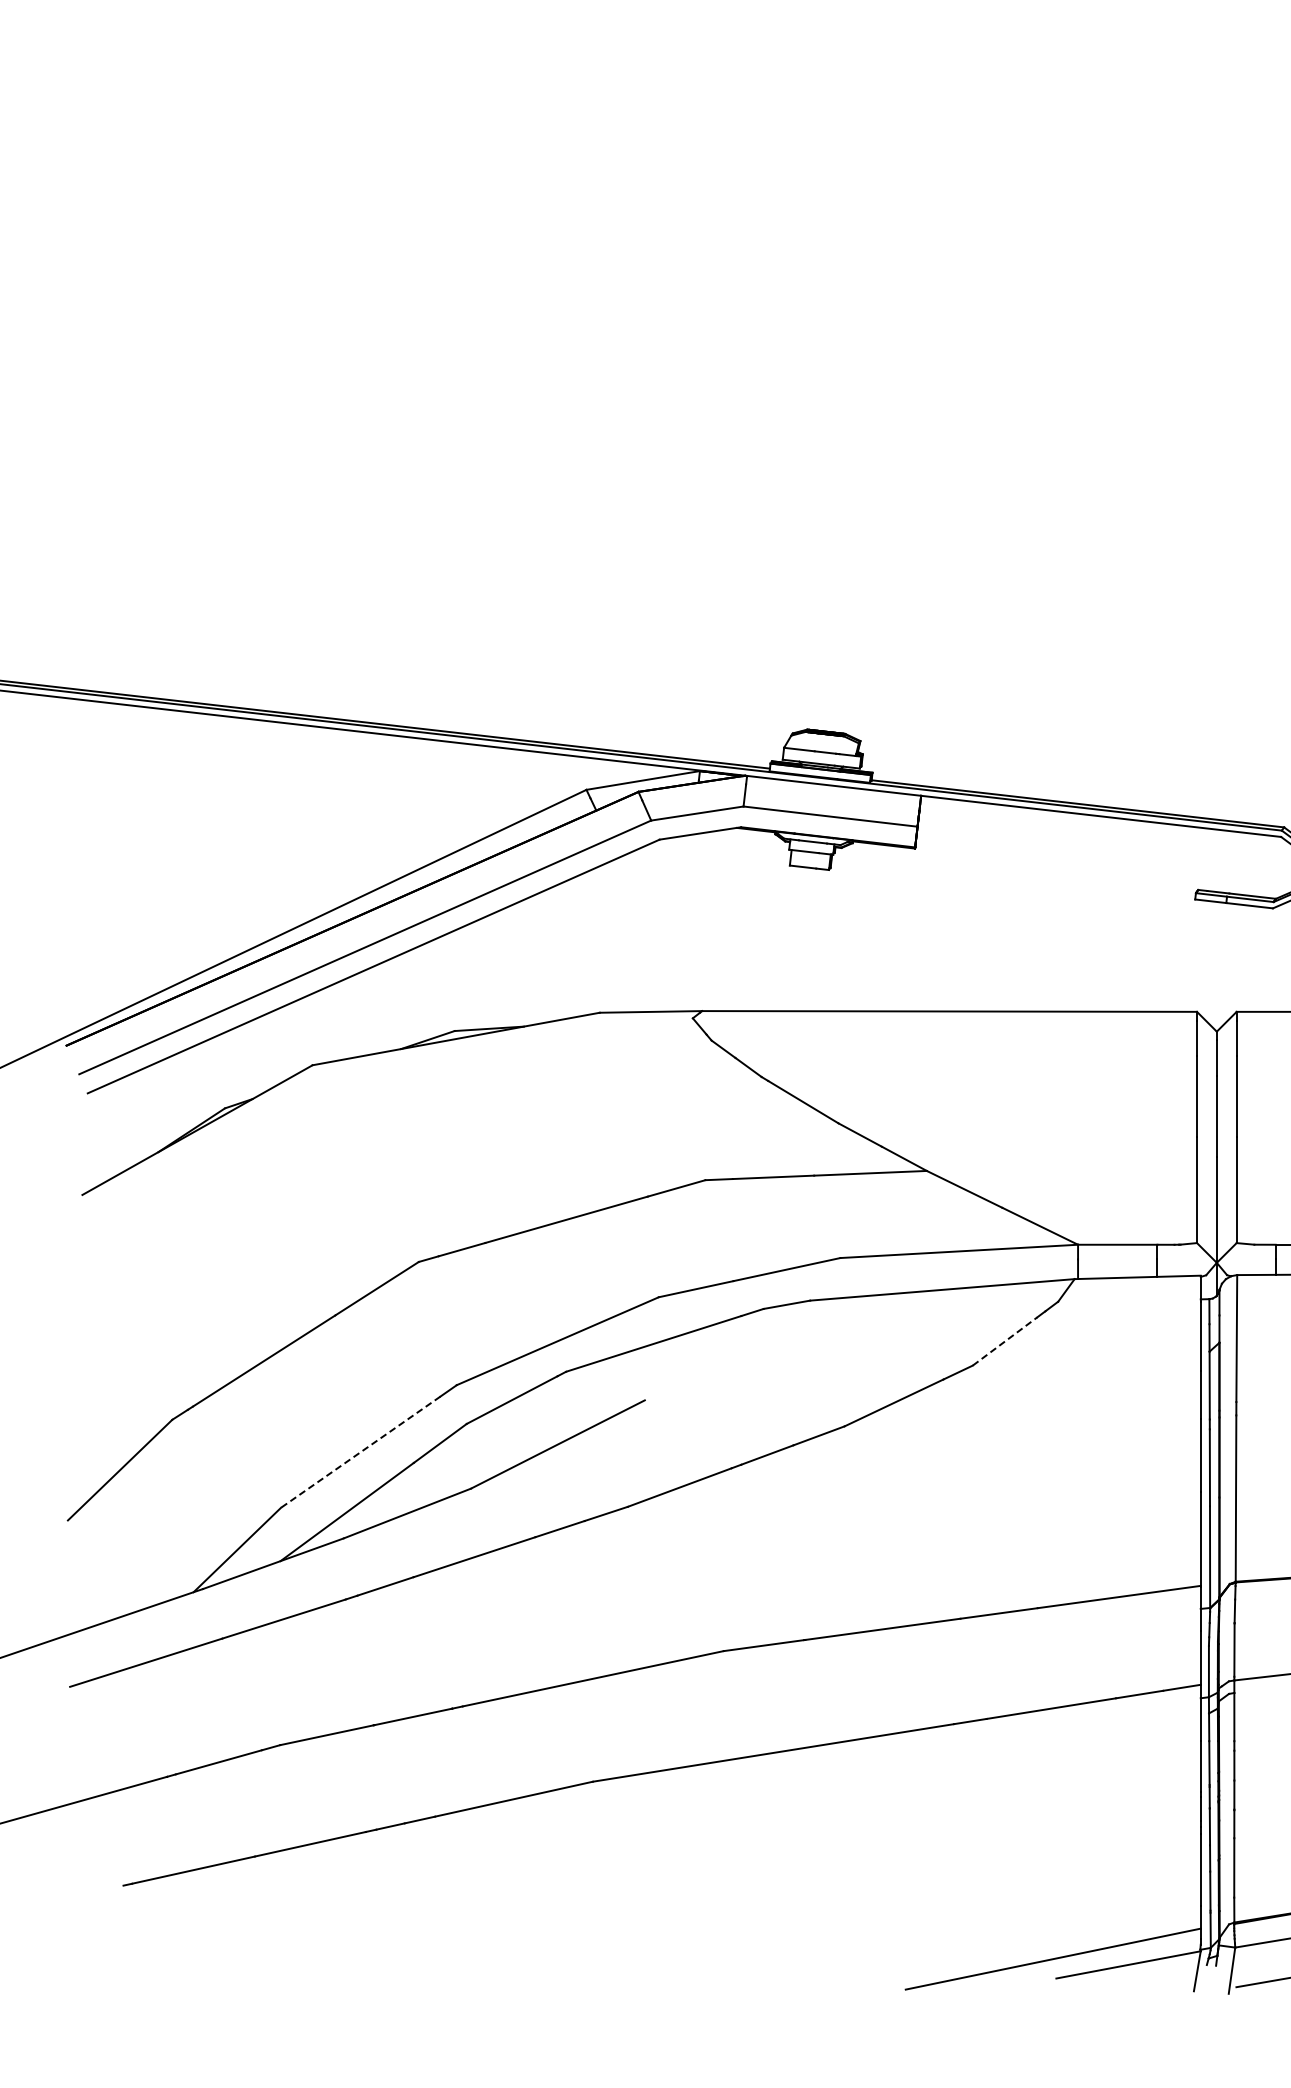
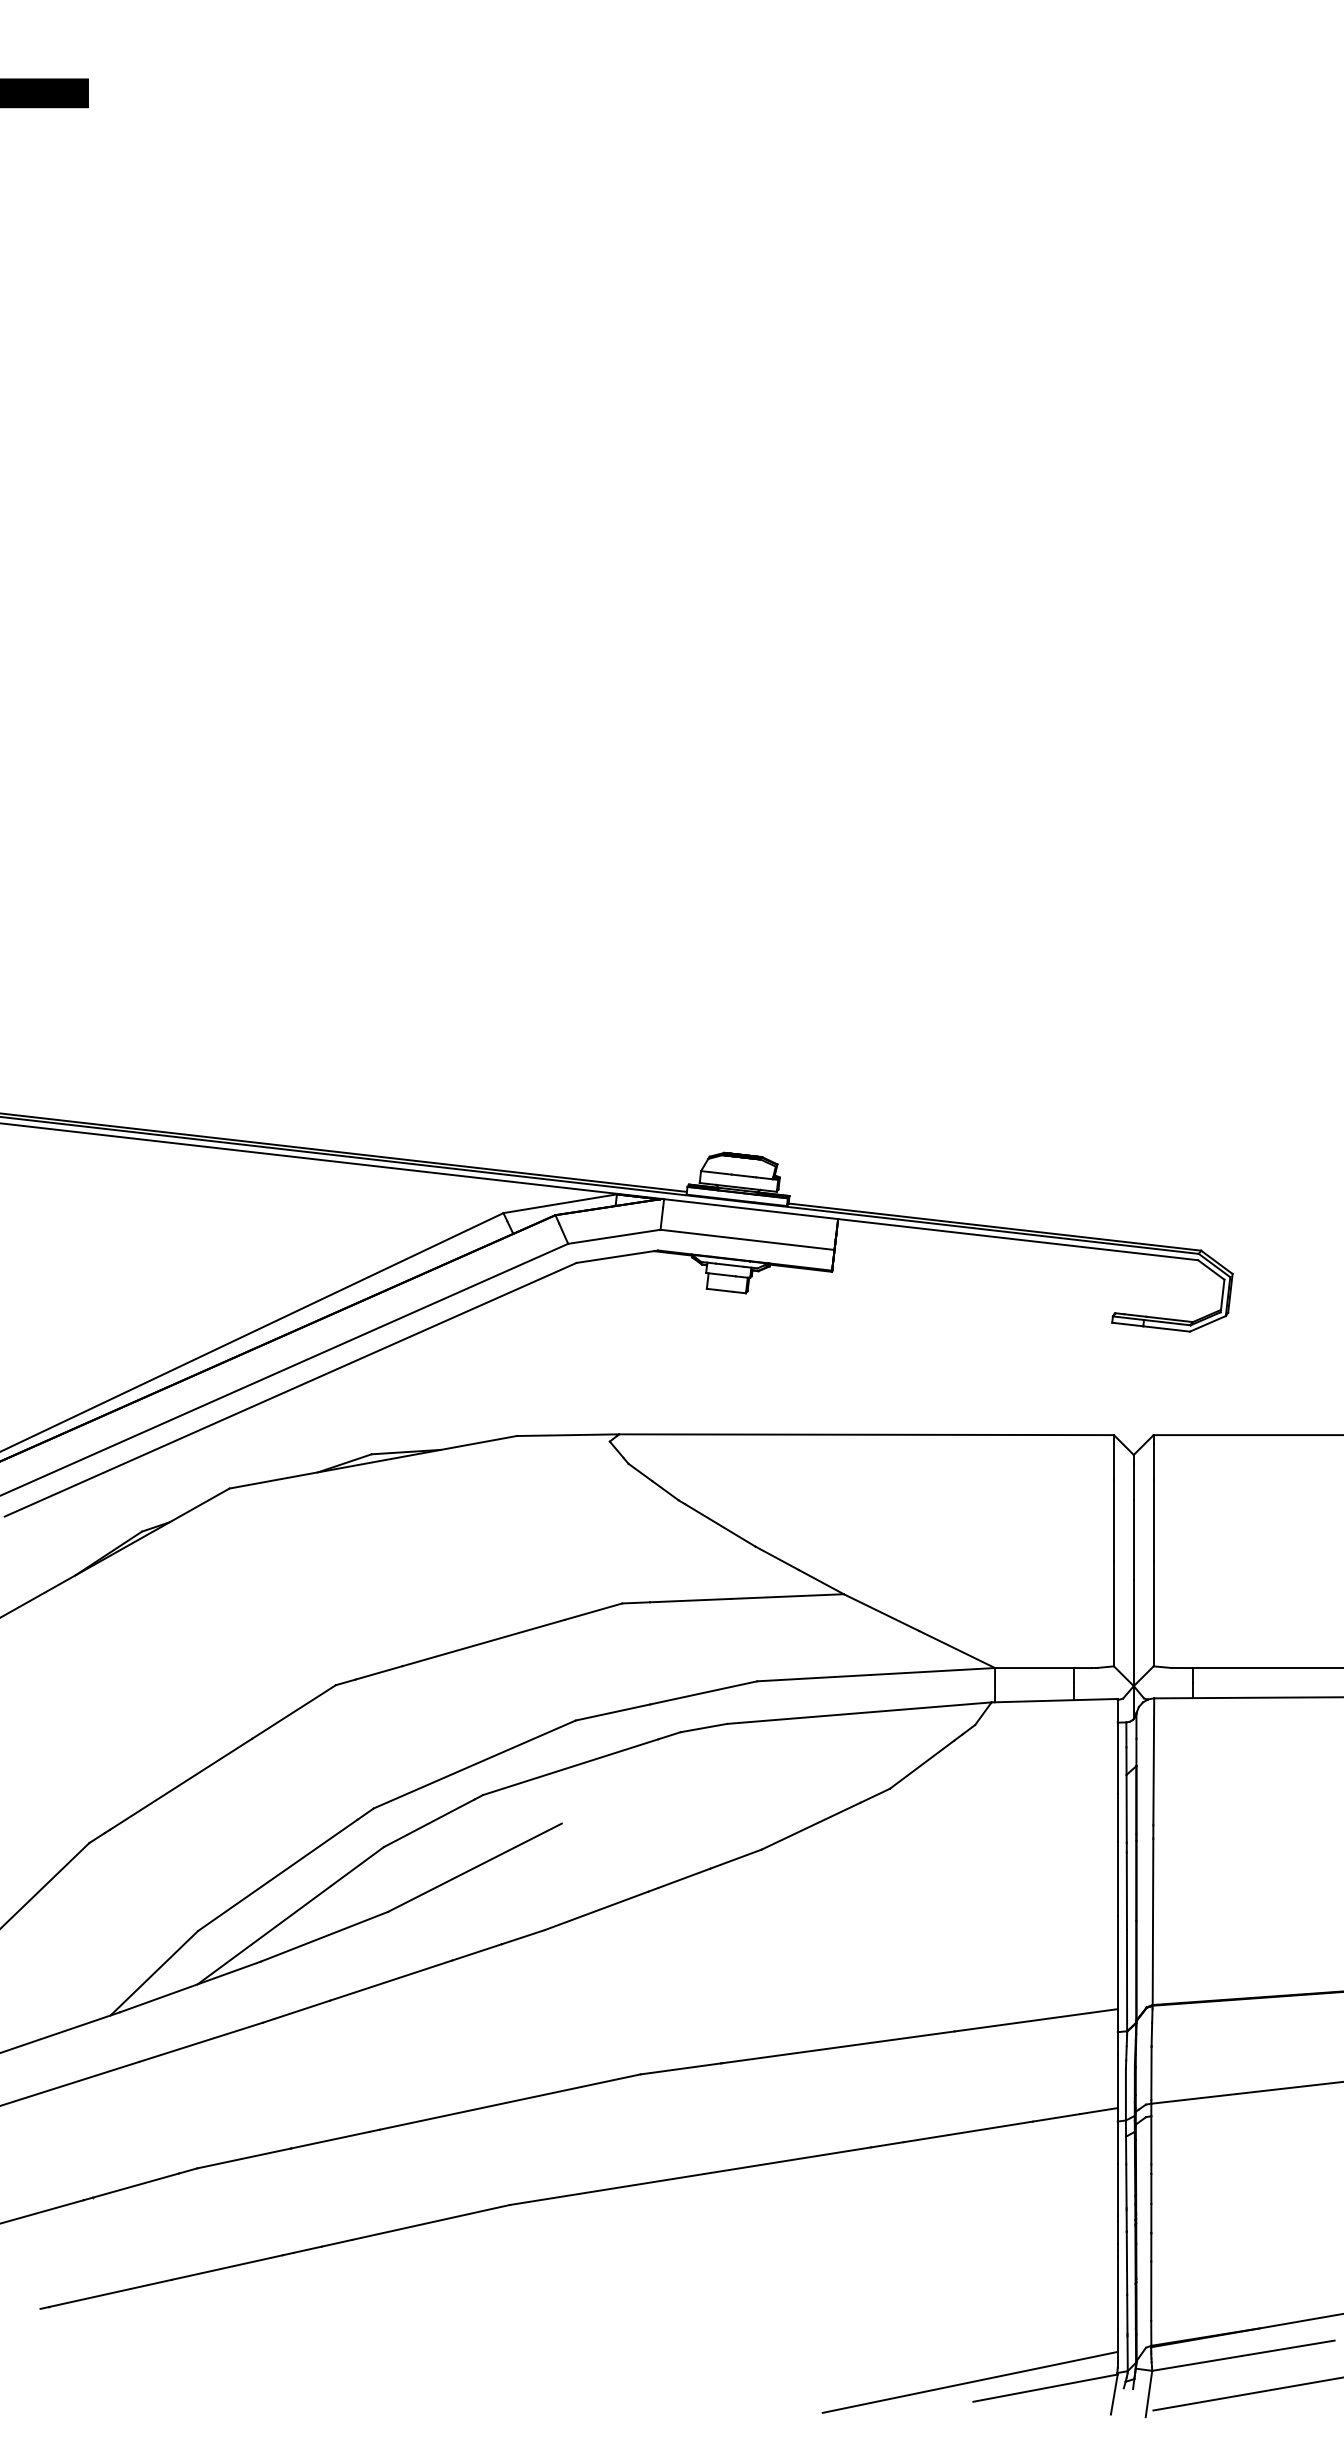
line: (1005, 1341) -> (922, 1764), dashed -> solid
line: (360, 1452) -> (277, 1875), dashed -> solid

